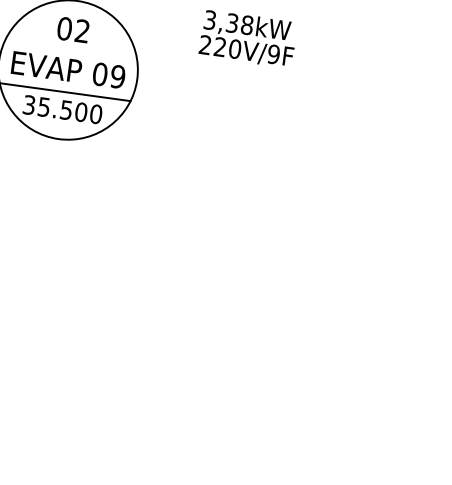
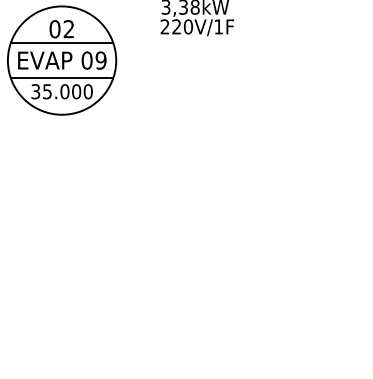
line: (70, 48) -> (61, 43), added
text: (273, 53) -> (218, 26), 220V/9F -> 220V/1F
text: (65, 109) -> (64, 91), 35.500 -> 35.000

